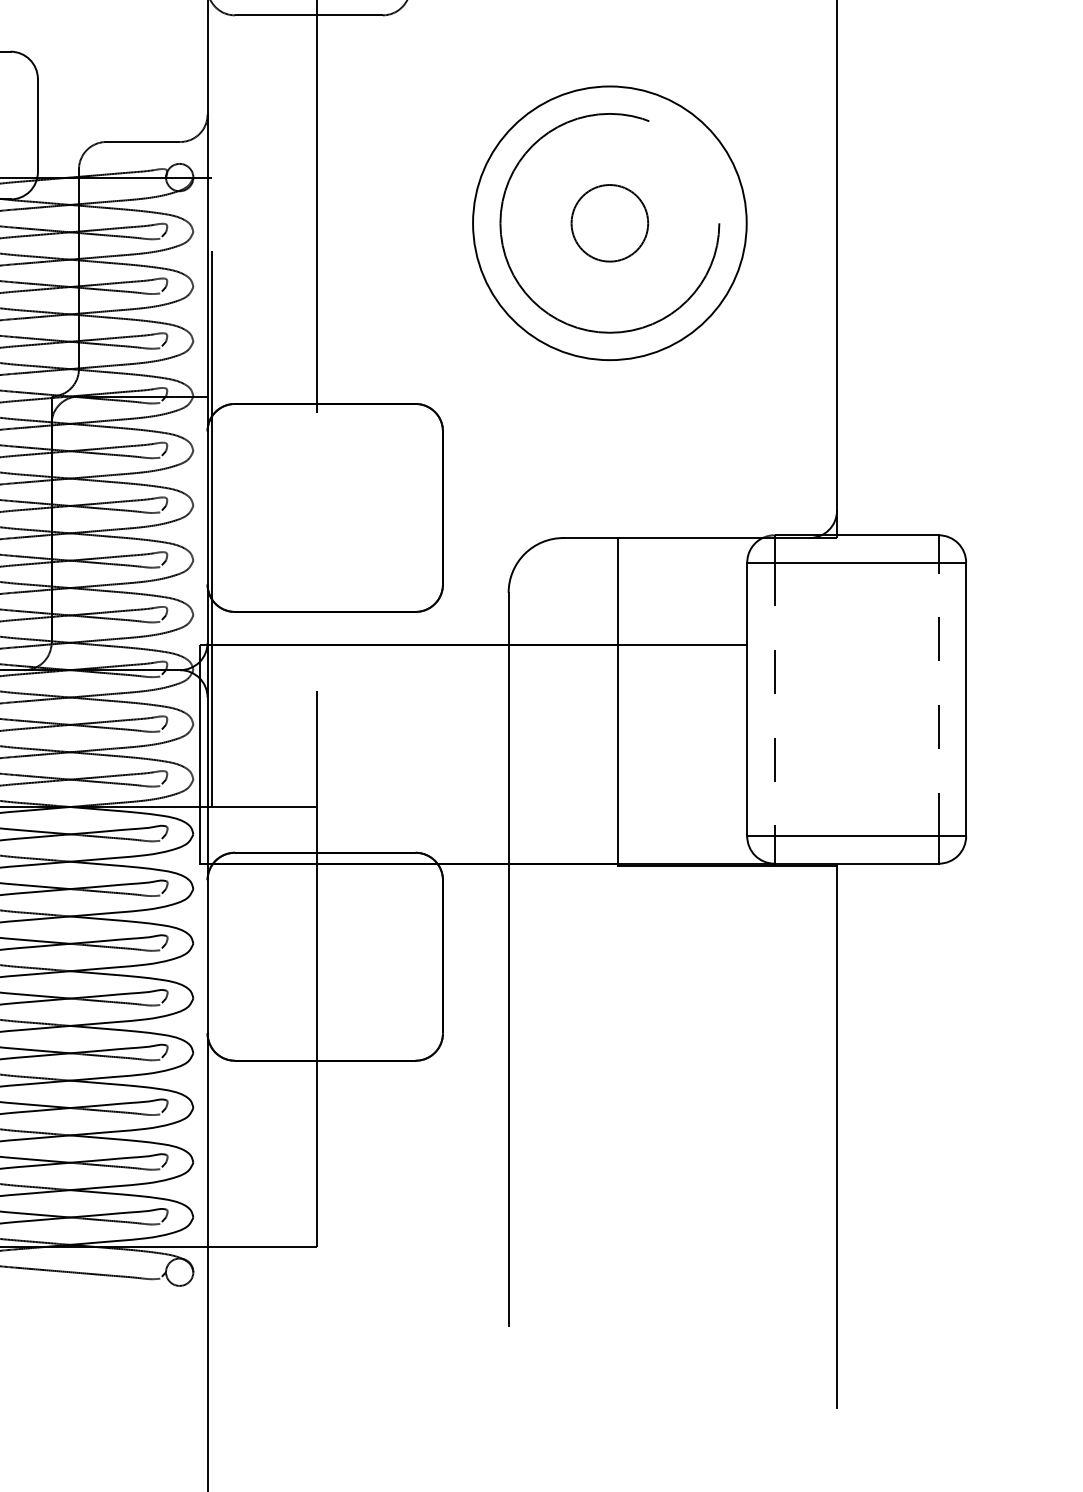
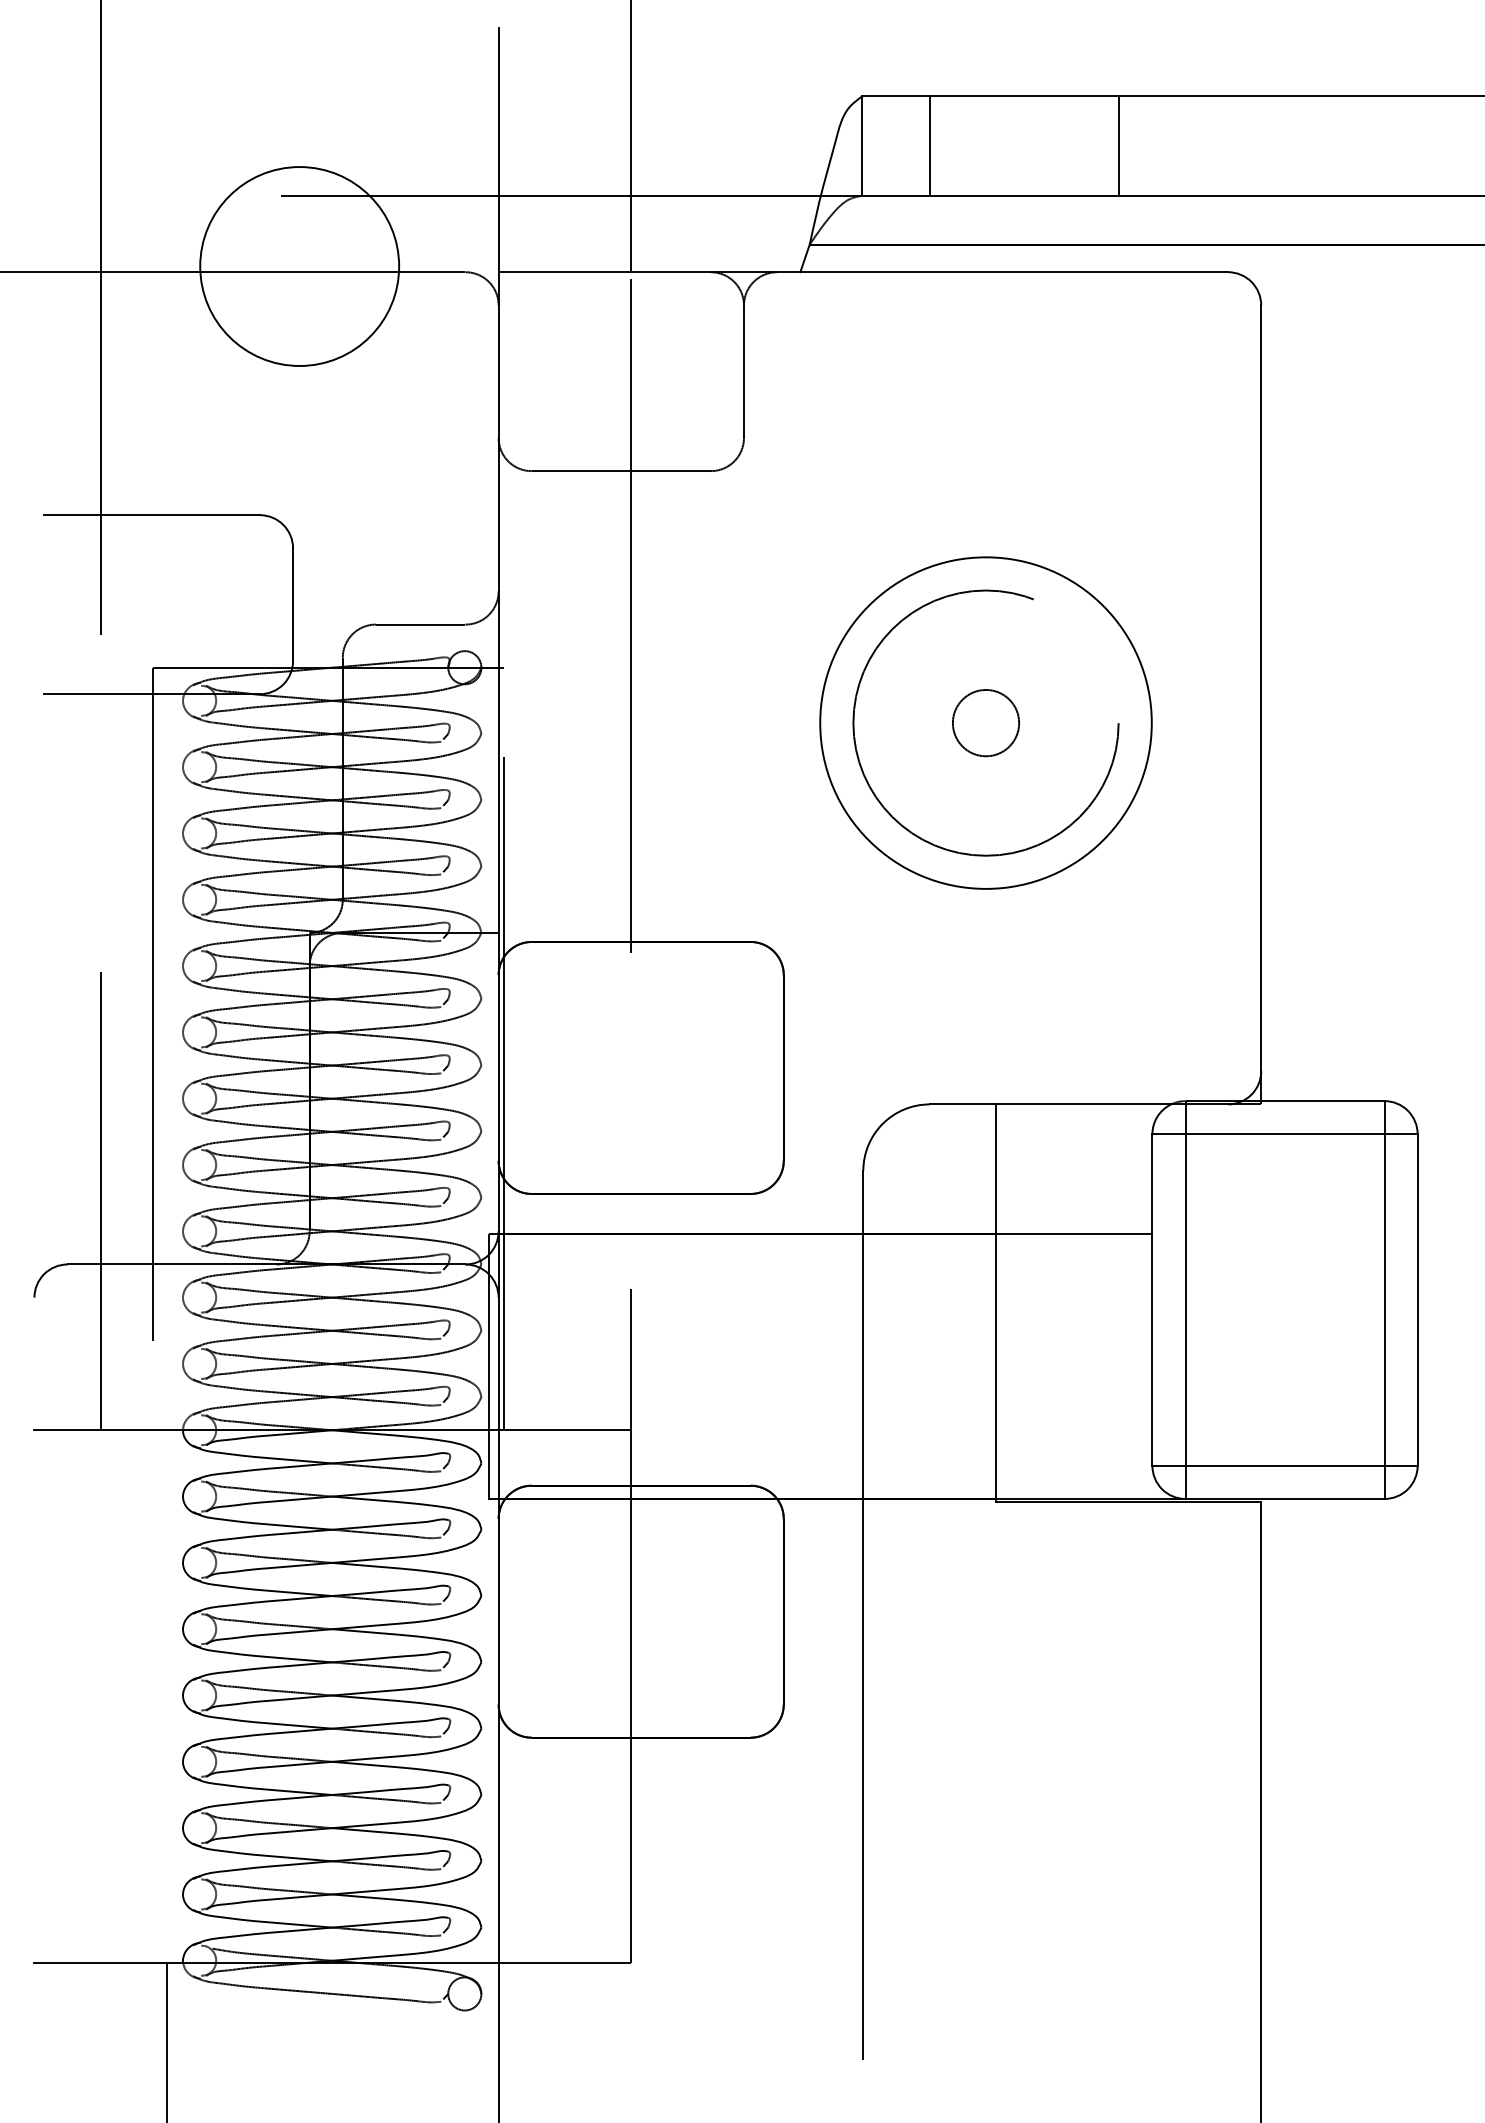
circle: (609, 222) -> (985, 722), size x0.71
line: (774, 699) -> (1185, 1300), dashed -> solid
line: (938, 699) -> (1384, 1300), dashed -> solid

